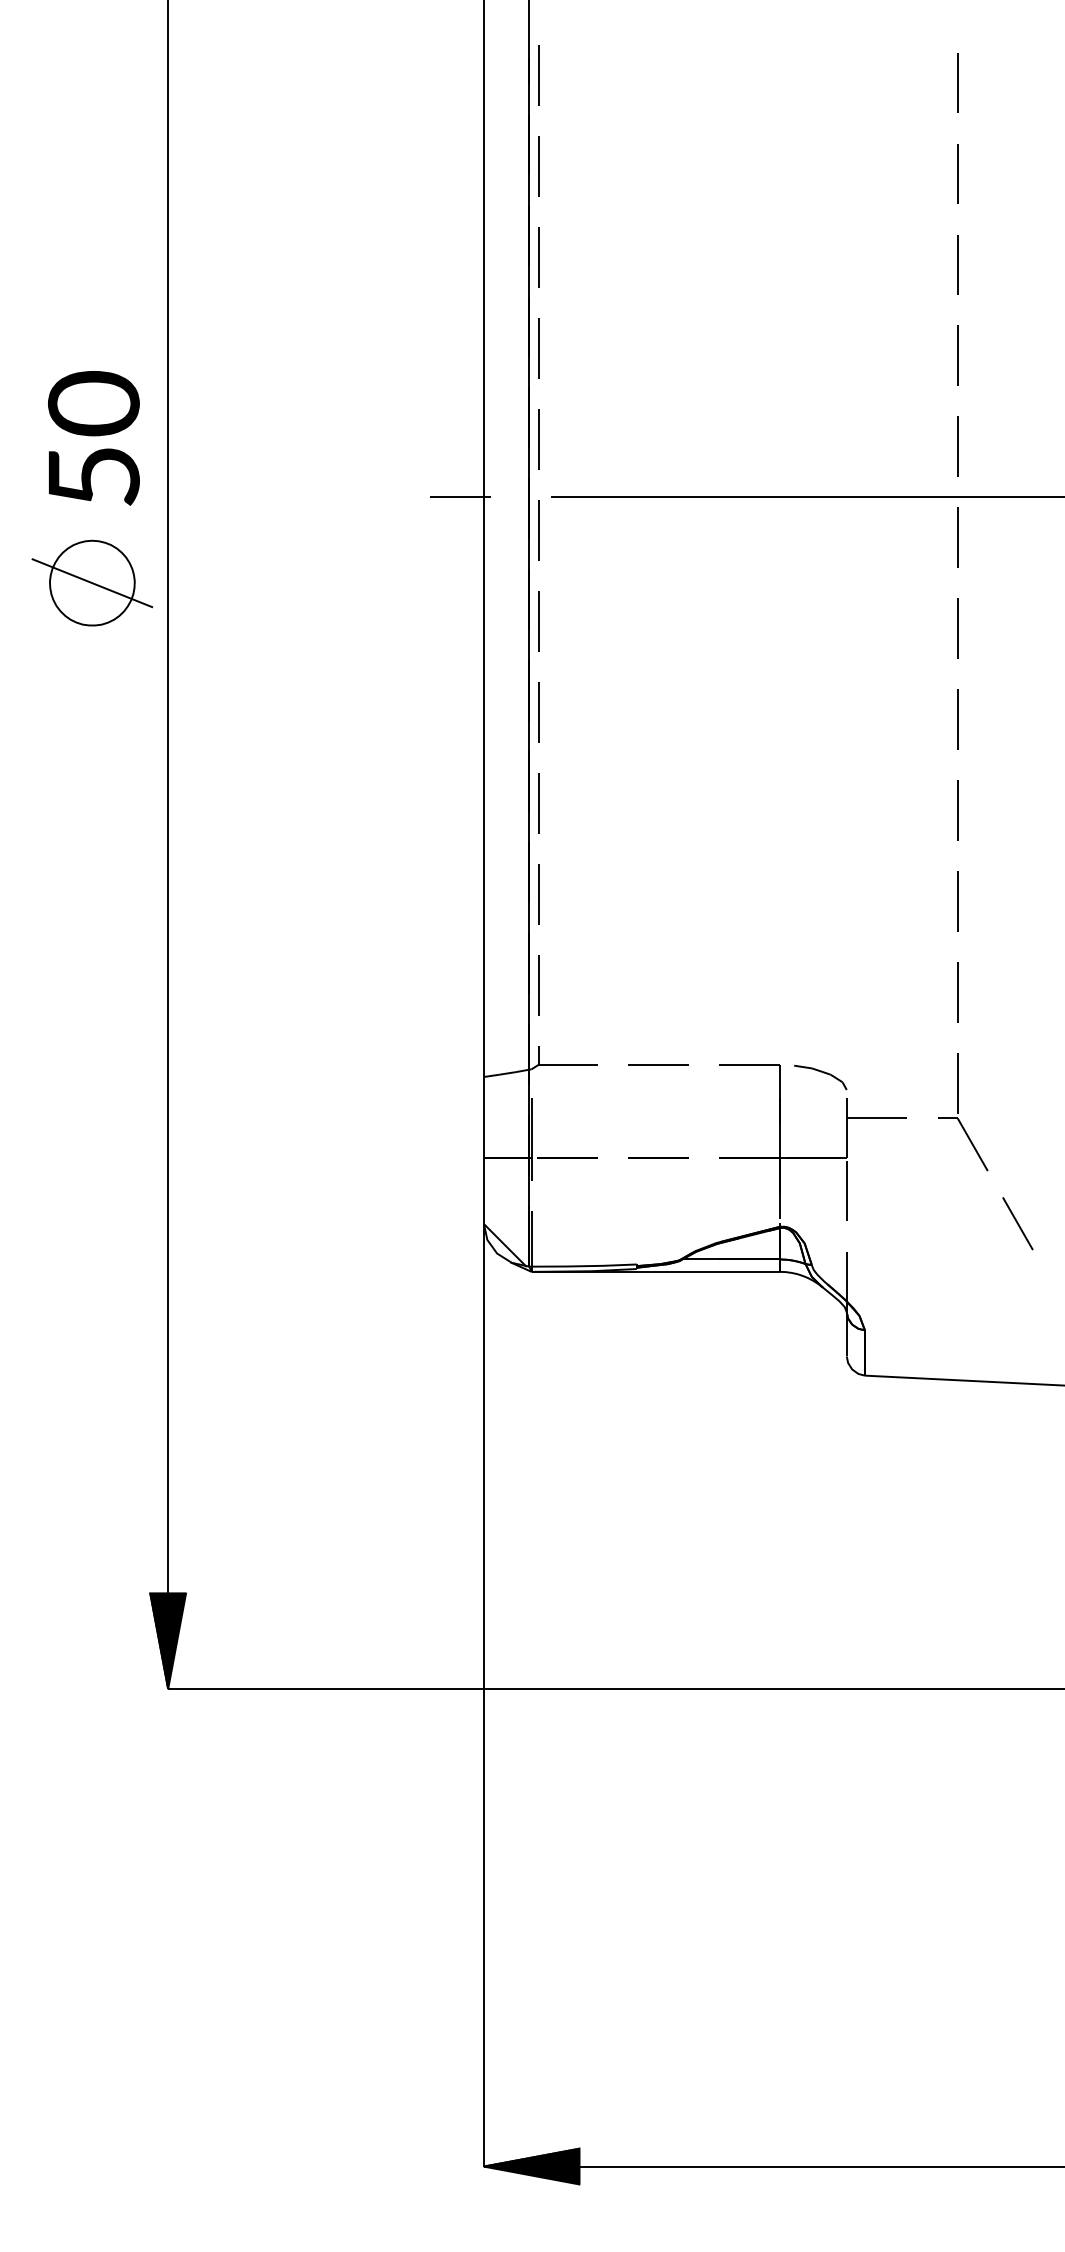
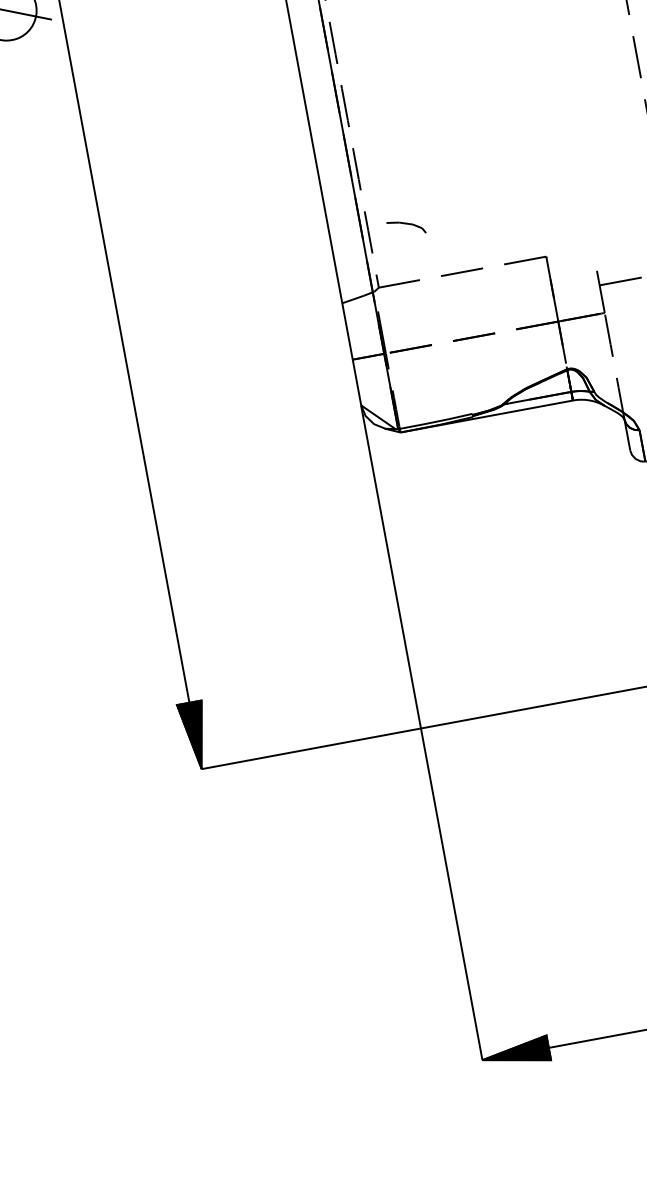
curve: (820, 1072) -> (405, 224), moved

